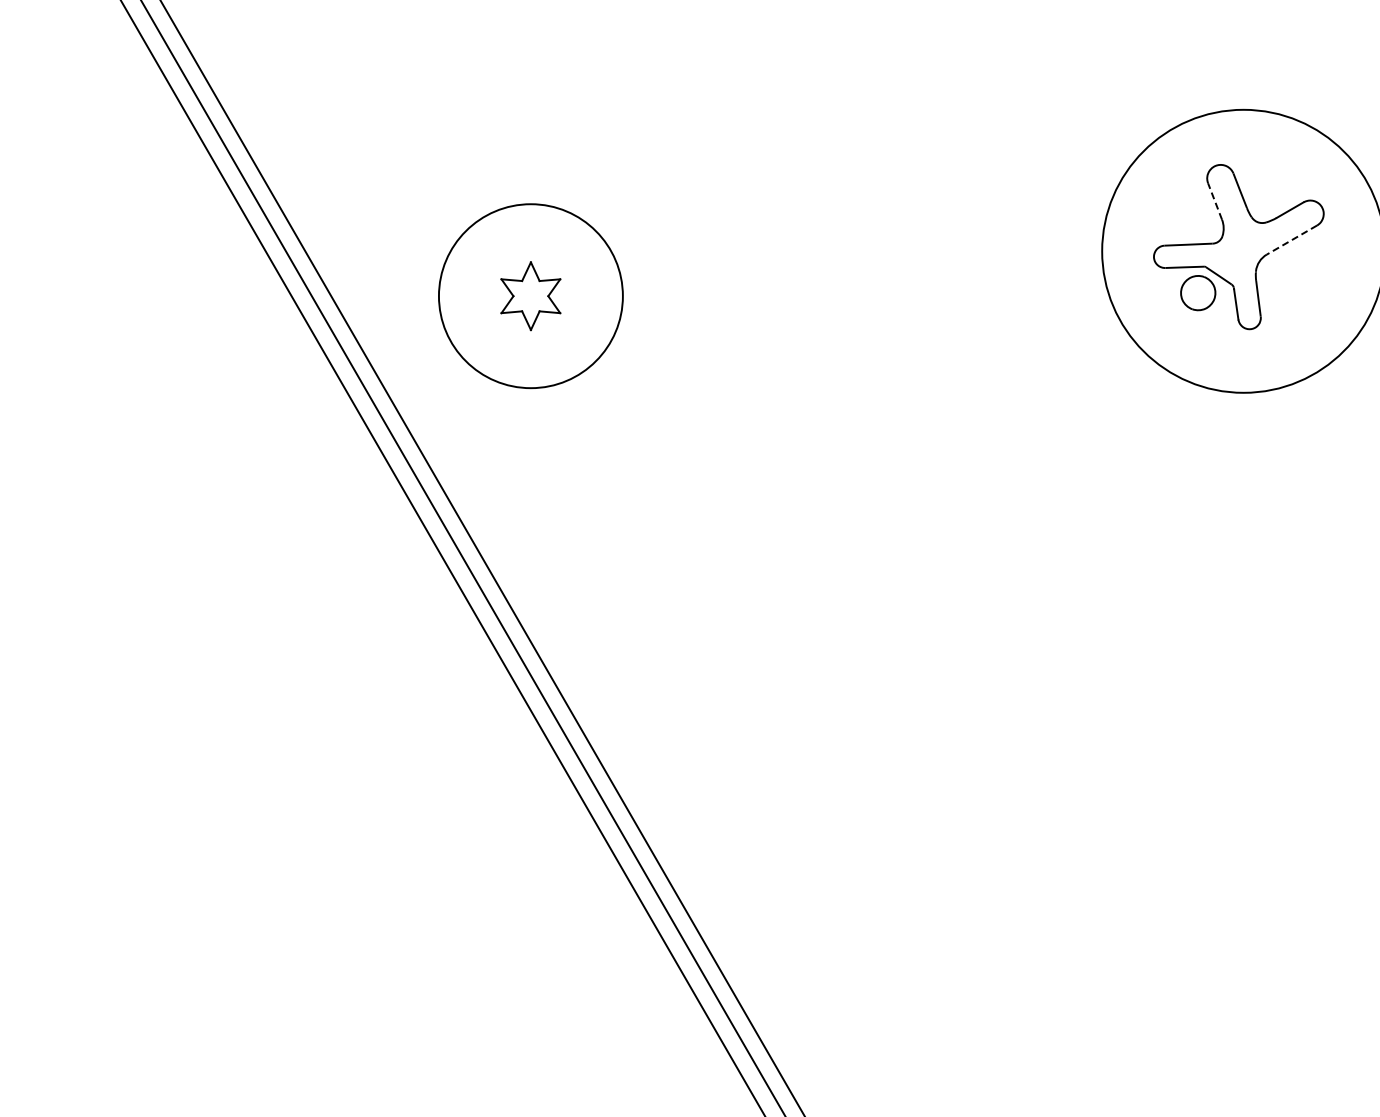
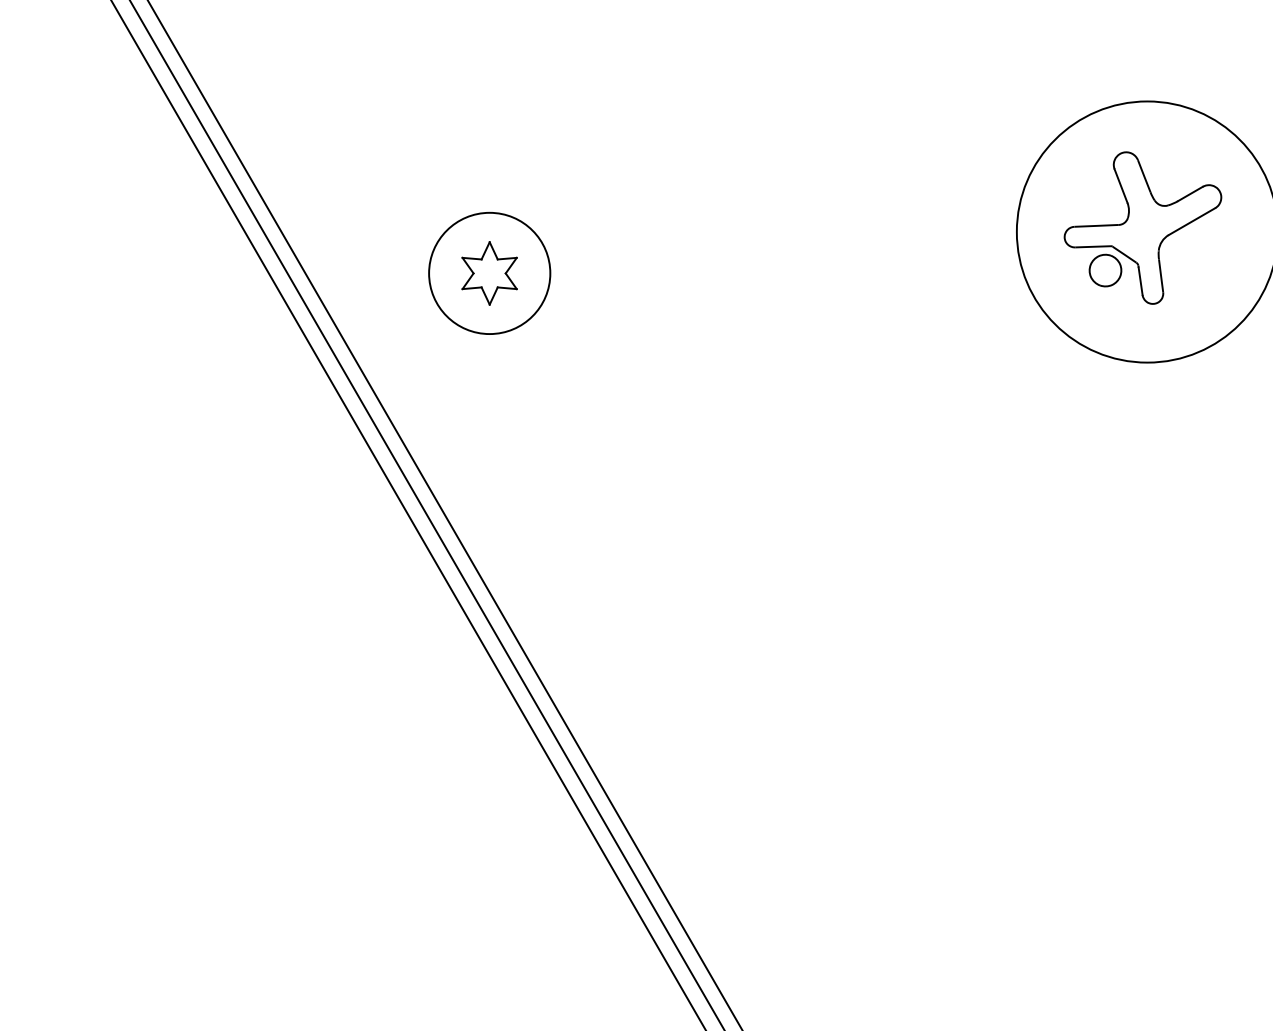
line: (1214, 201) -> (1120, 186), dashed -> solid
line: (1291, 240) -> (1191, 222), dashed -> solid
circle: (530, 295) -> (489, 272), size x0.71

